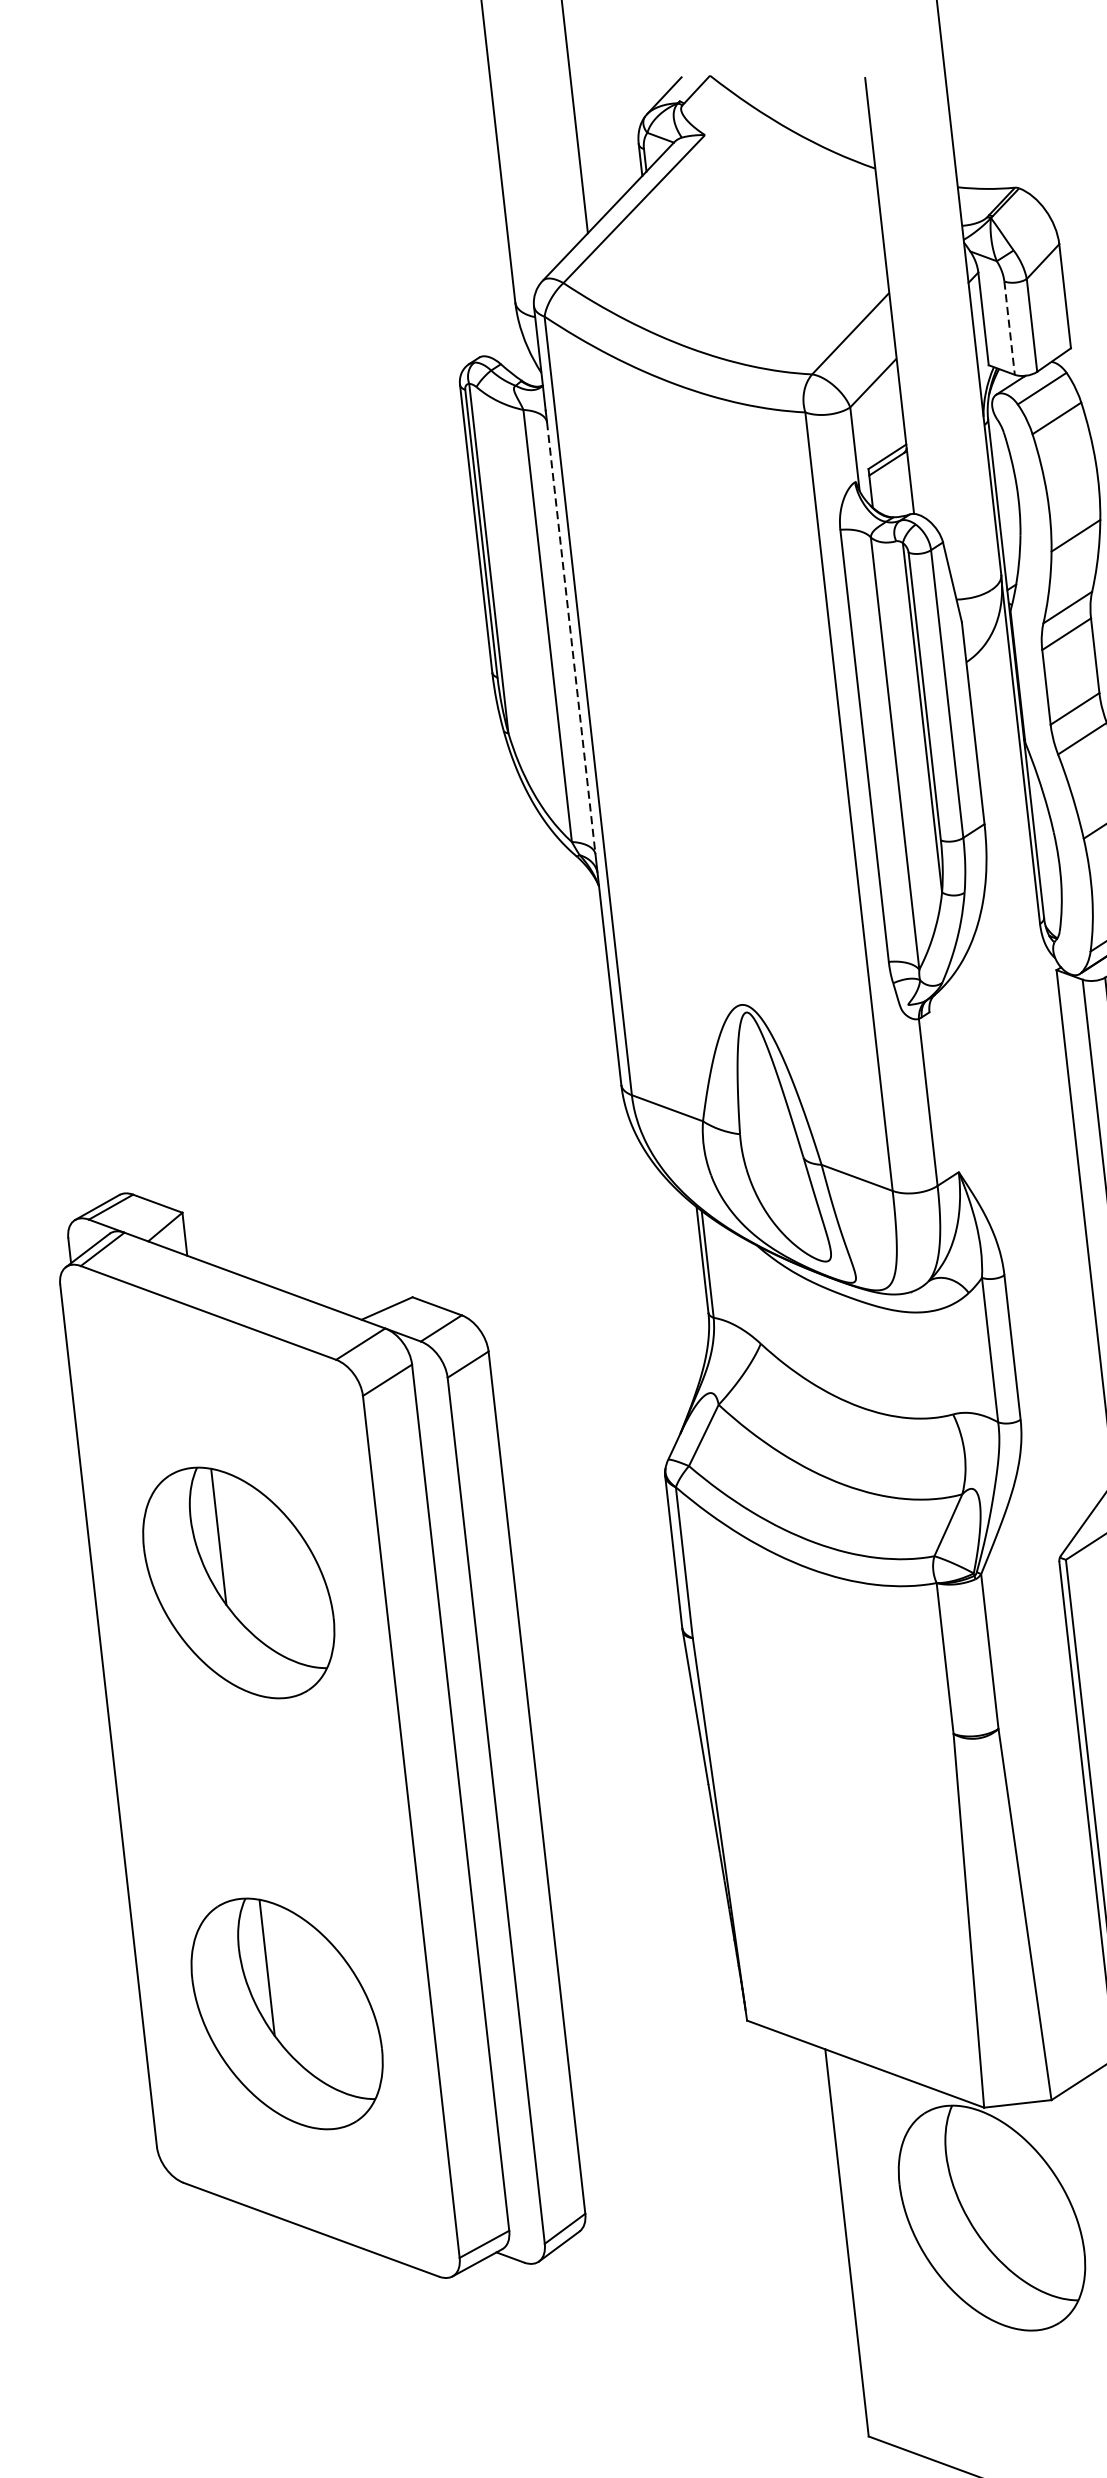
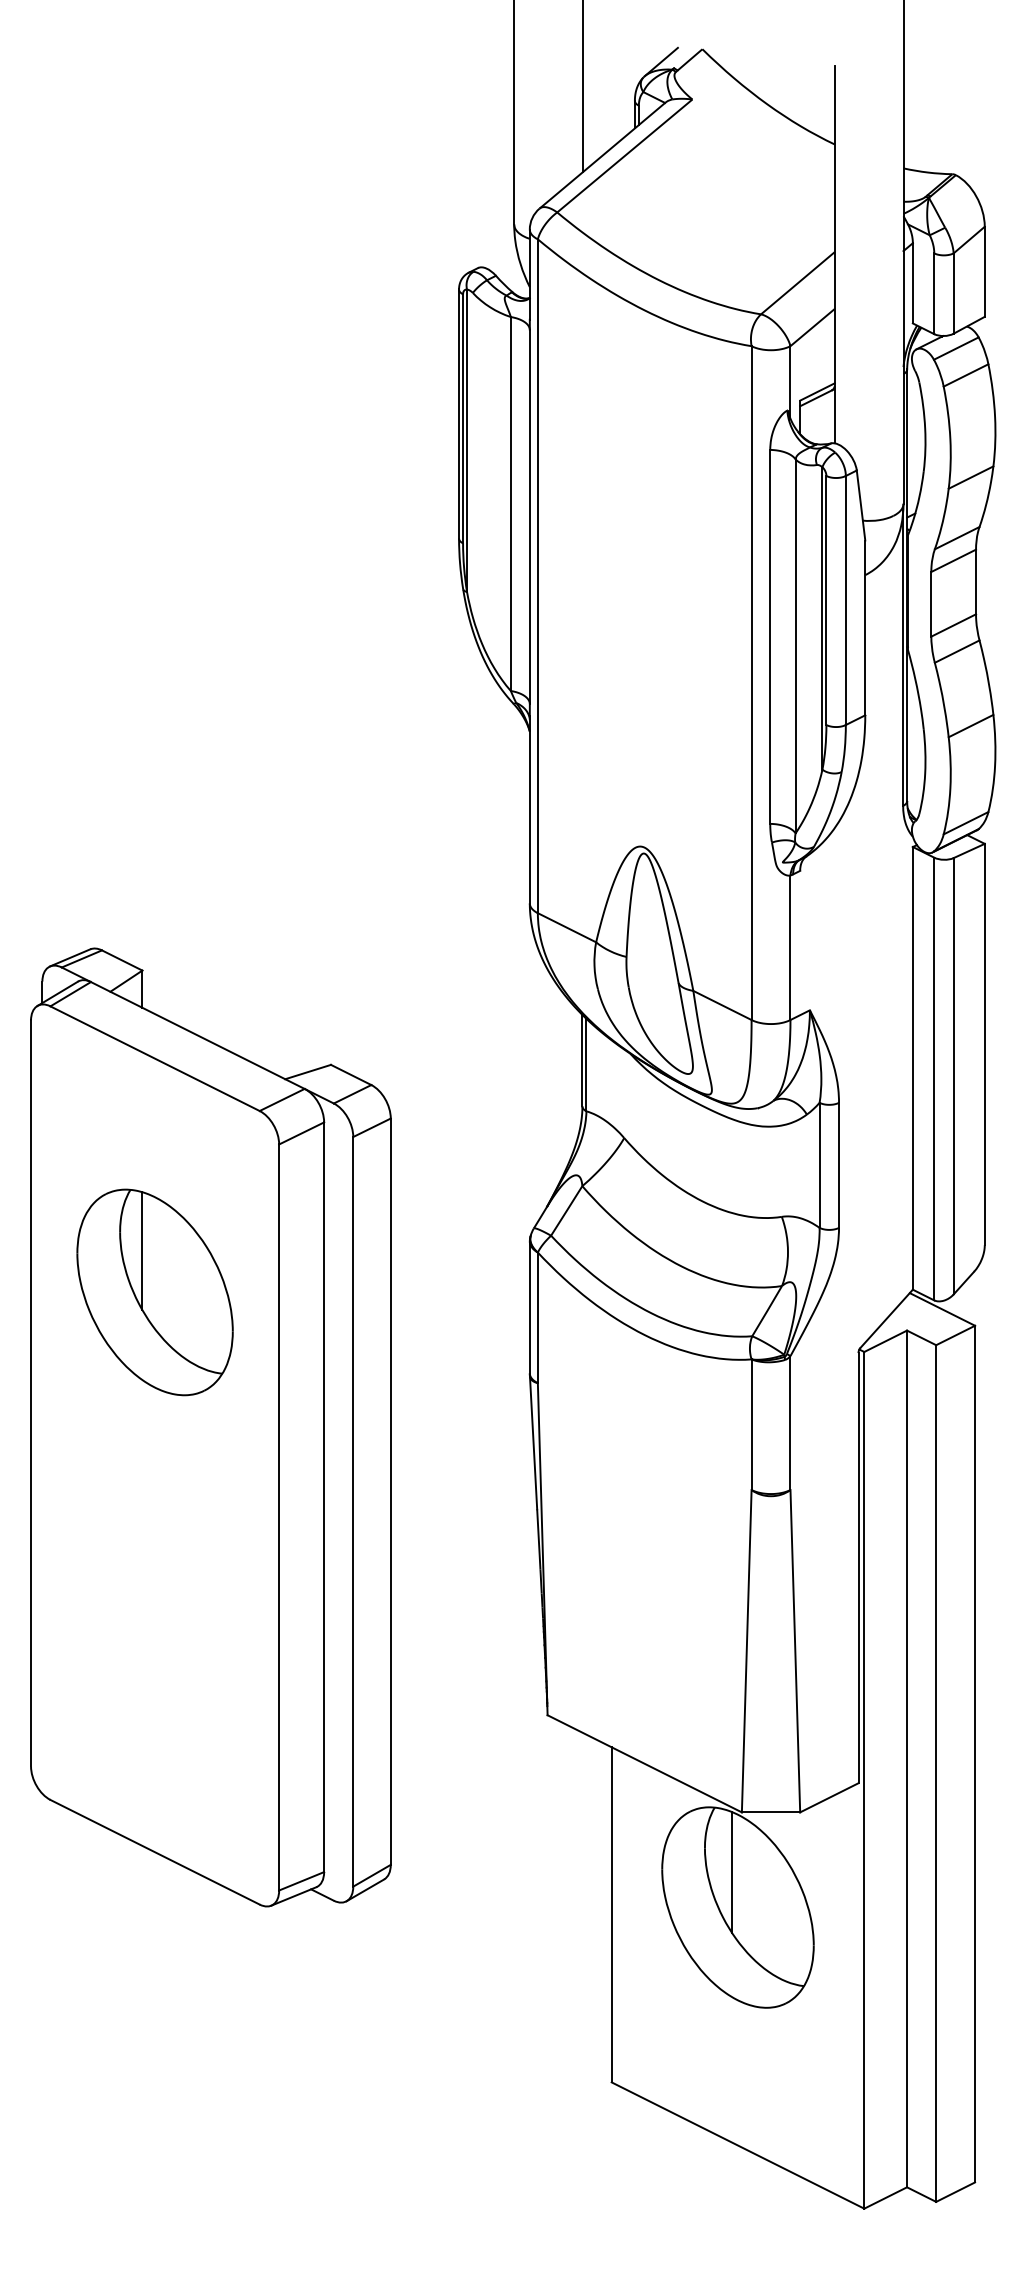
line: (1009, 329) -> (934, 294), dashed -> solid
line: (570, 637) -> (529, 516), dashed -> solid
part: (286, 2014) -> (154, 1665), removed
line: (981, 2178) -> (732, 1872), added

